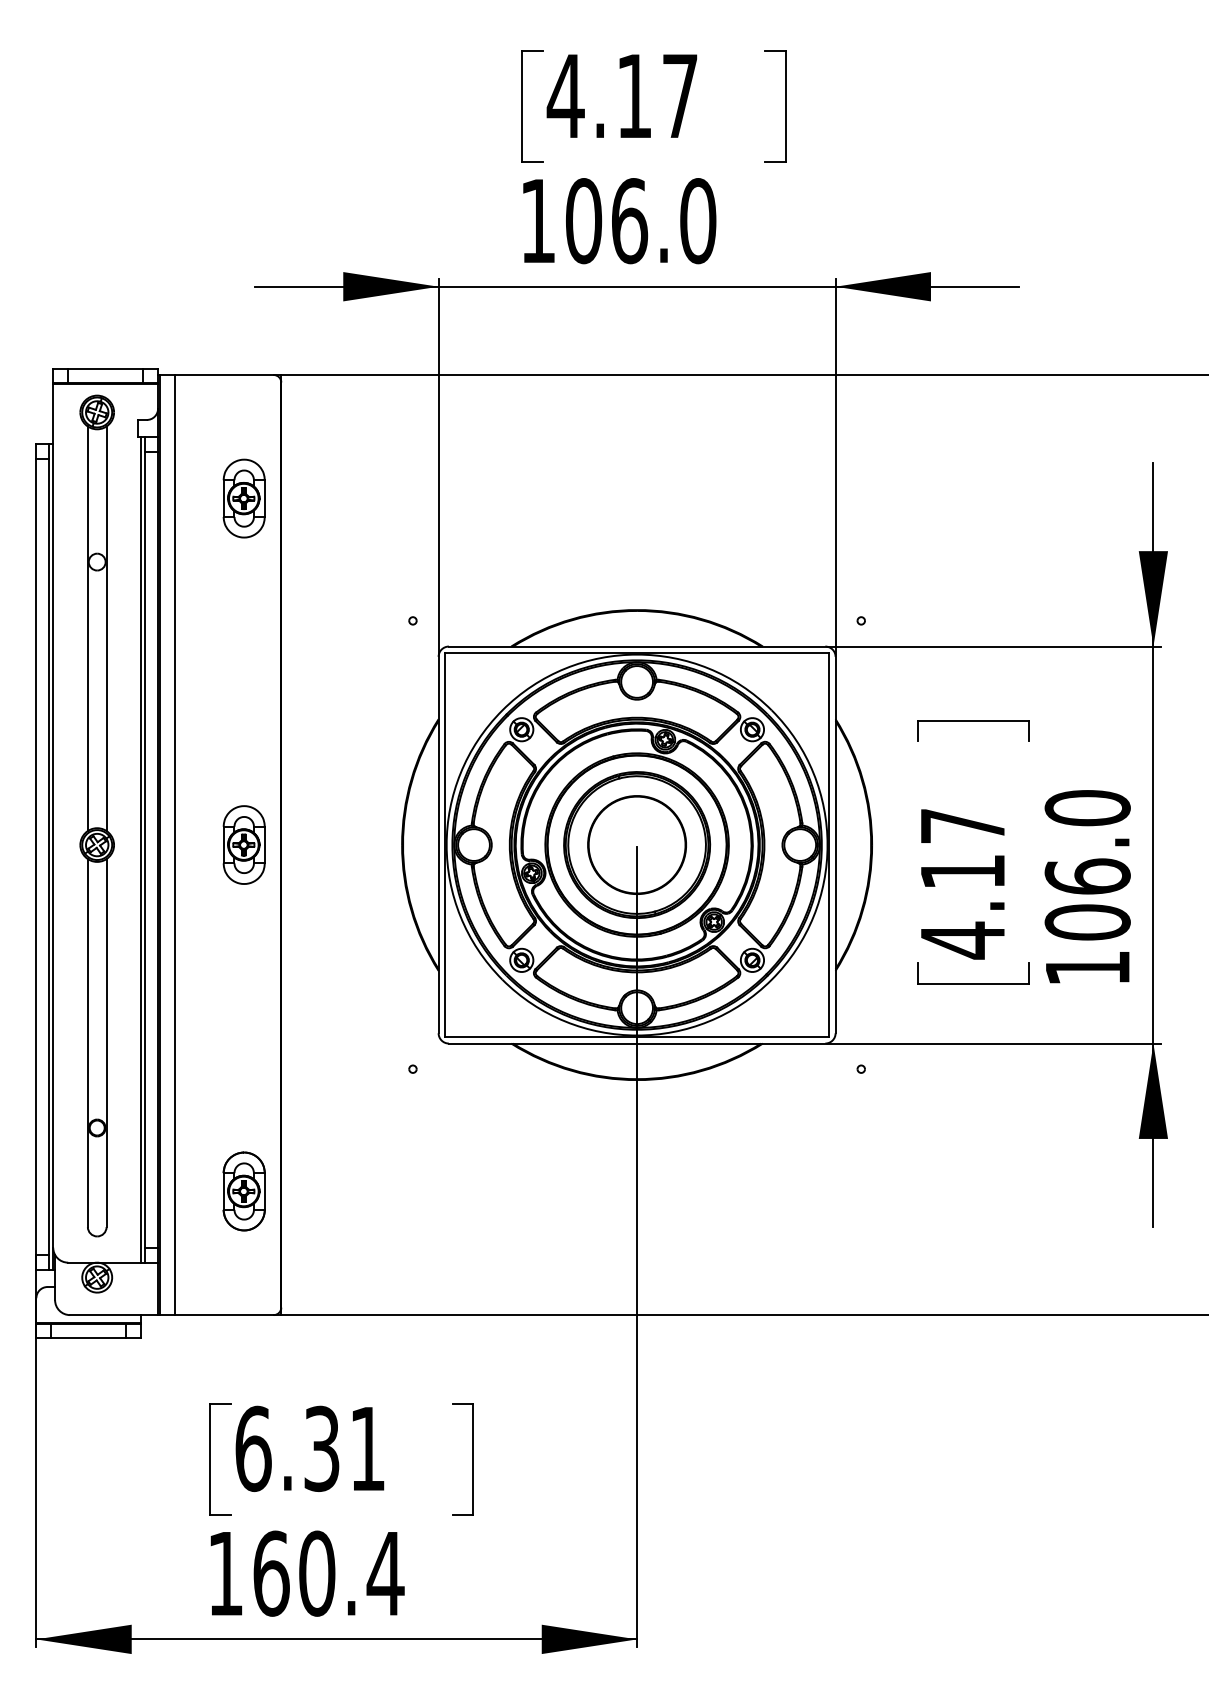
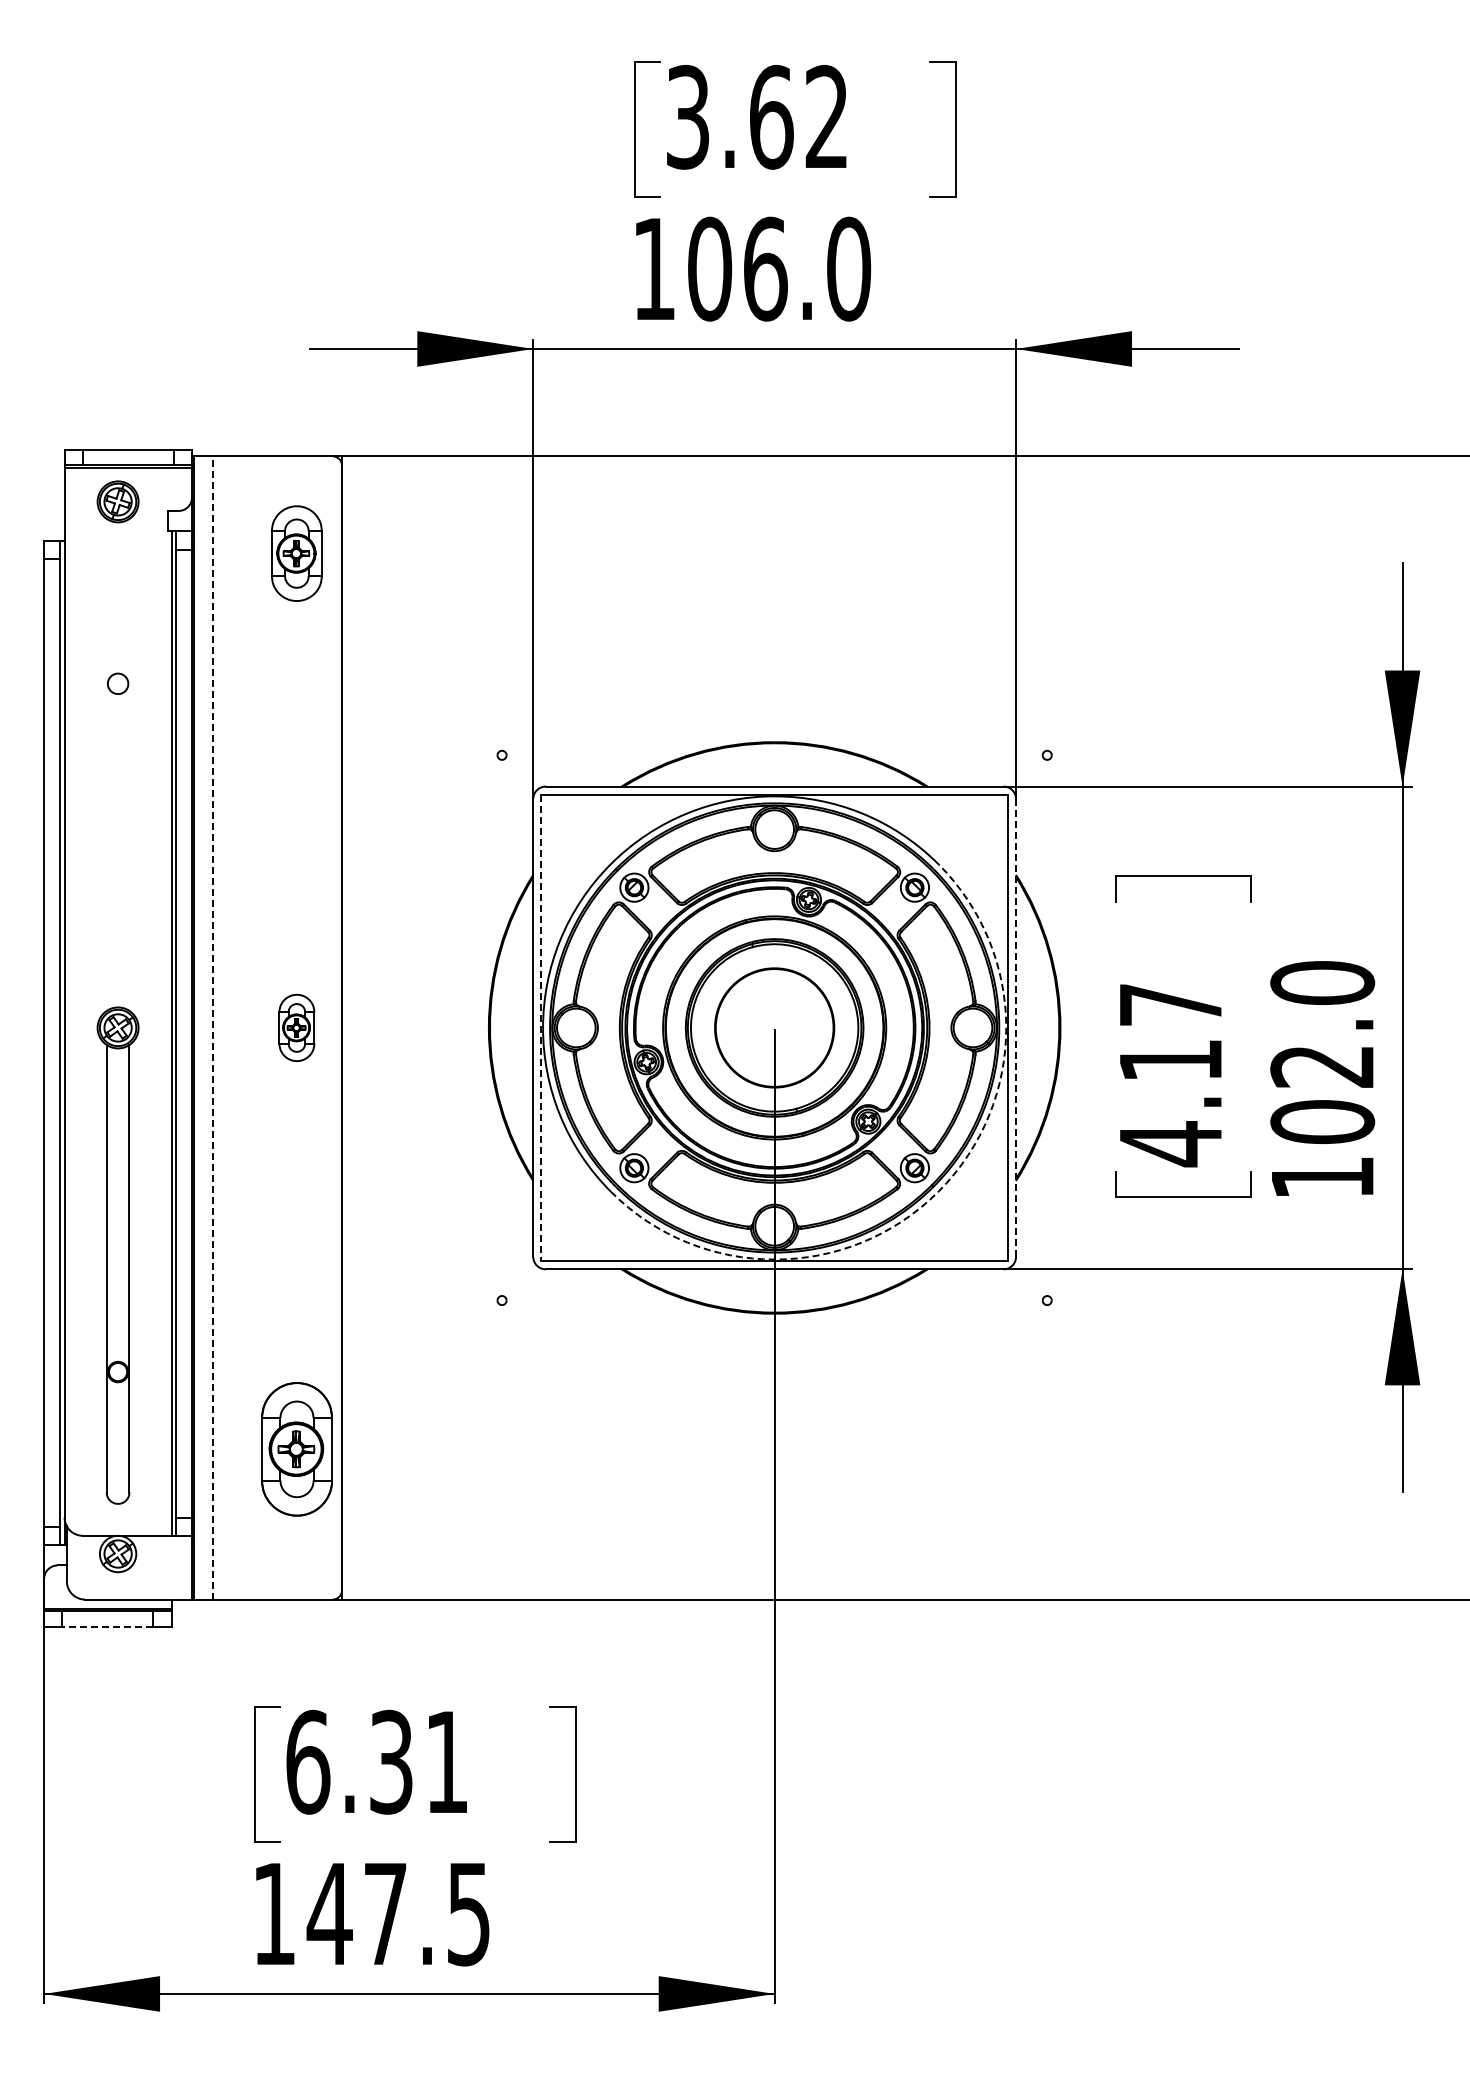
text: (621, 95) -> (755, 116), 4.17 -> 3.62
part: (243, 498) -> (296, 553), moved
line: (87, 628) -> (106, 764), removed
line: (106, 628) -> (129, 764), removed
line: (174, 844) -> (212, 1027), solid -> dashed
part: (243, 844) -> (296, 1027), size x0.7
line: (835, 844) -> (1016, 1027), solid -> dashed
line: (445, 845) -> (541, 1028), solid -> dashed
text: (1087, 876) -> (1322, 1066), 106.0 -> 102.0
arc: (771, 979) -> (938, 1191), solid -> dashed
part: (243, 1190) -> (296, 1448), size x1.4
line: (88, 1337) -> (107, 1626), solid -> dashed
text: (327, 1573) -> (398, 1913), 160.4 -> 147.5

